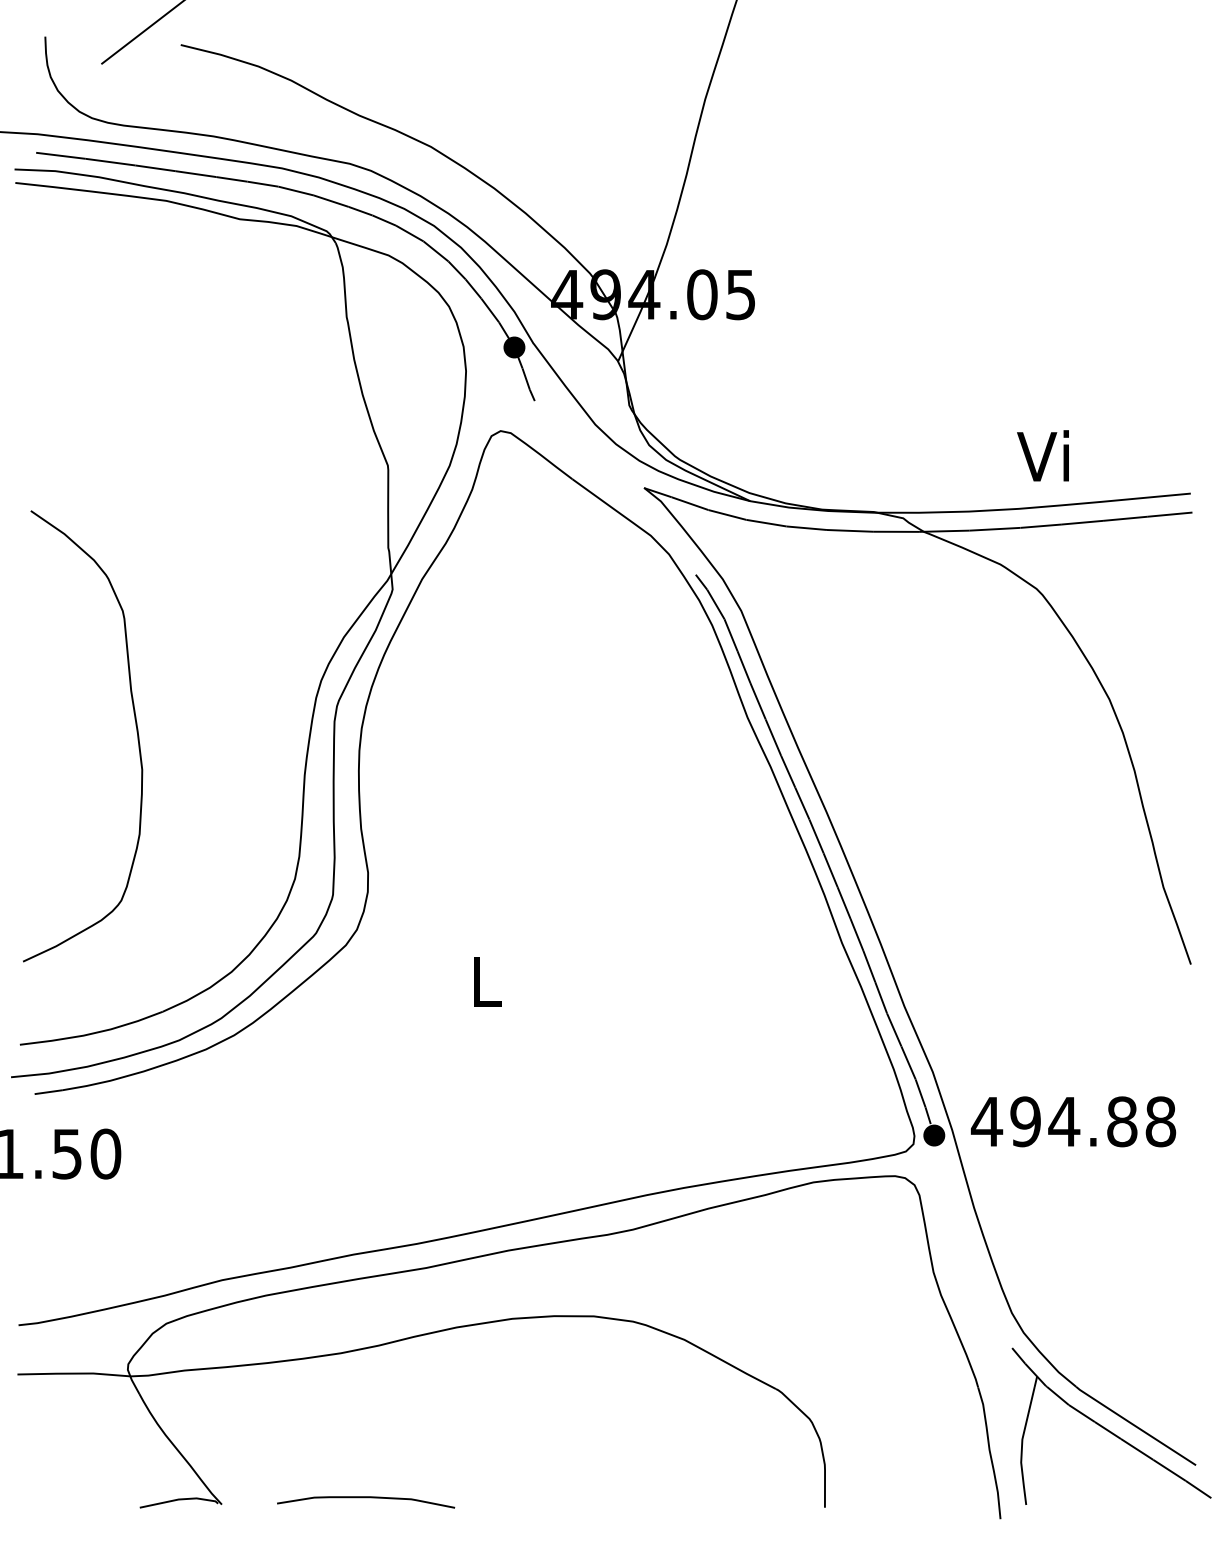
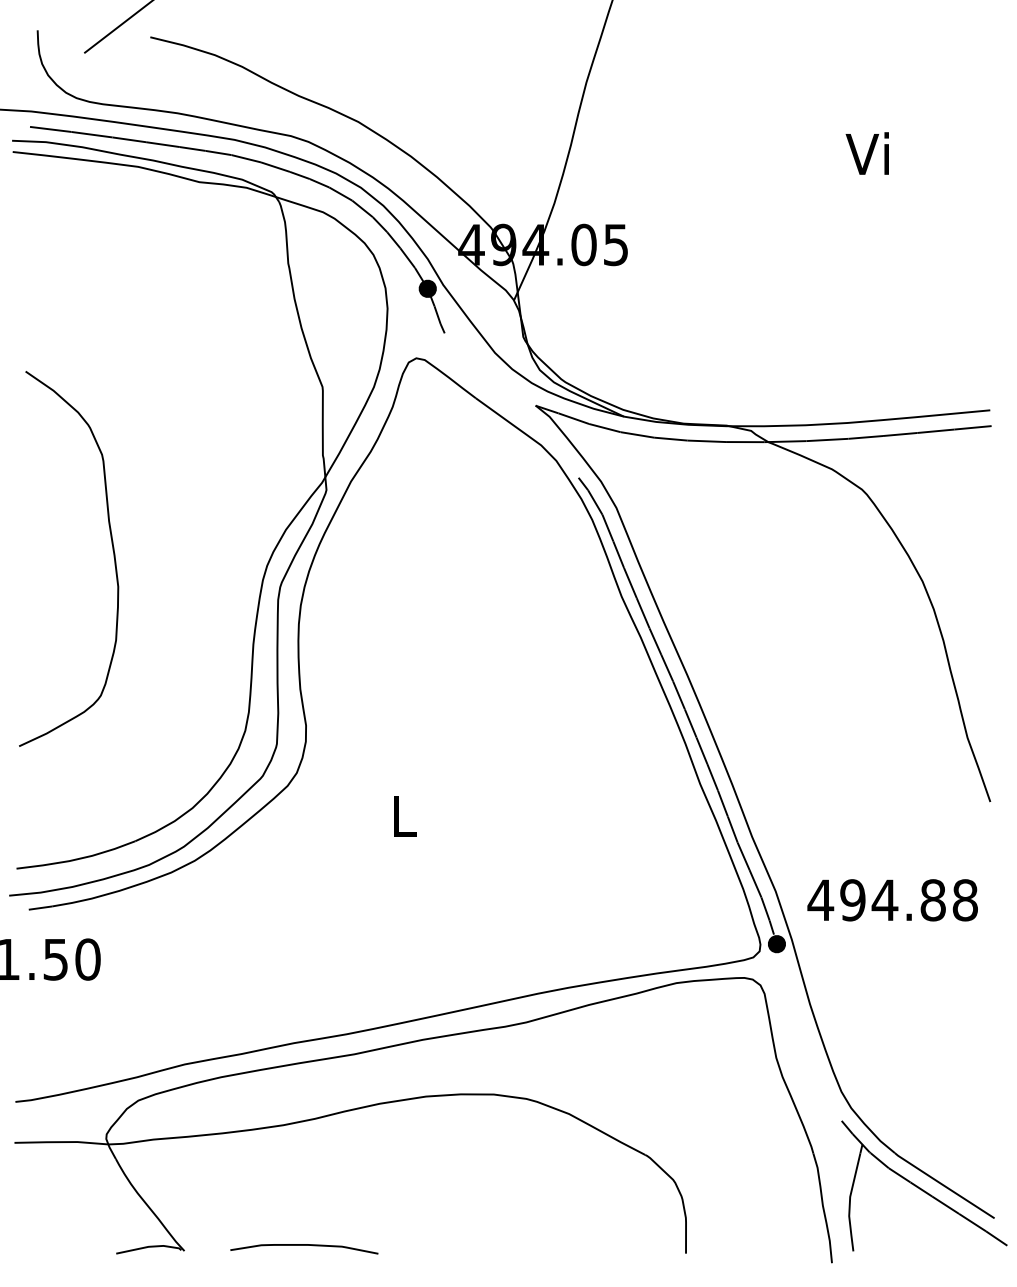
text: (1042, 455) -> (866, 153), moved
curve: (135, 725) -> (112, 549), moved
text: (1073, 1121) -> (892, 900), moved

